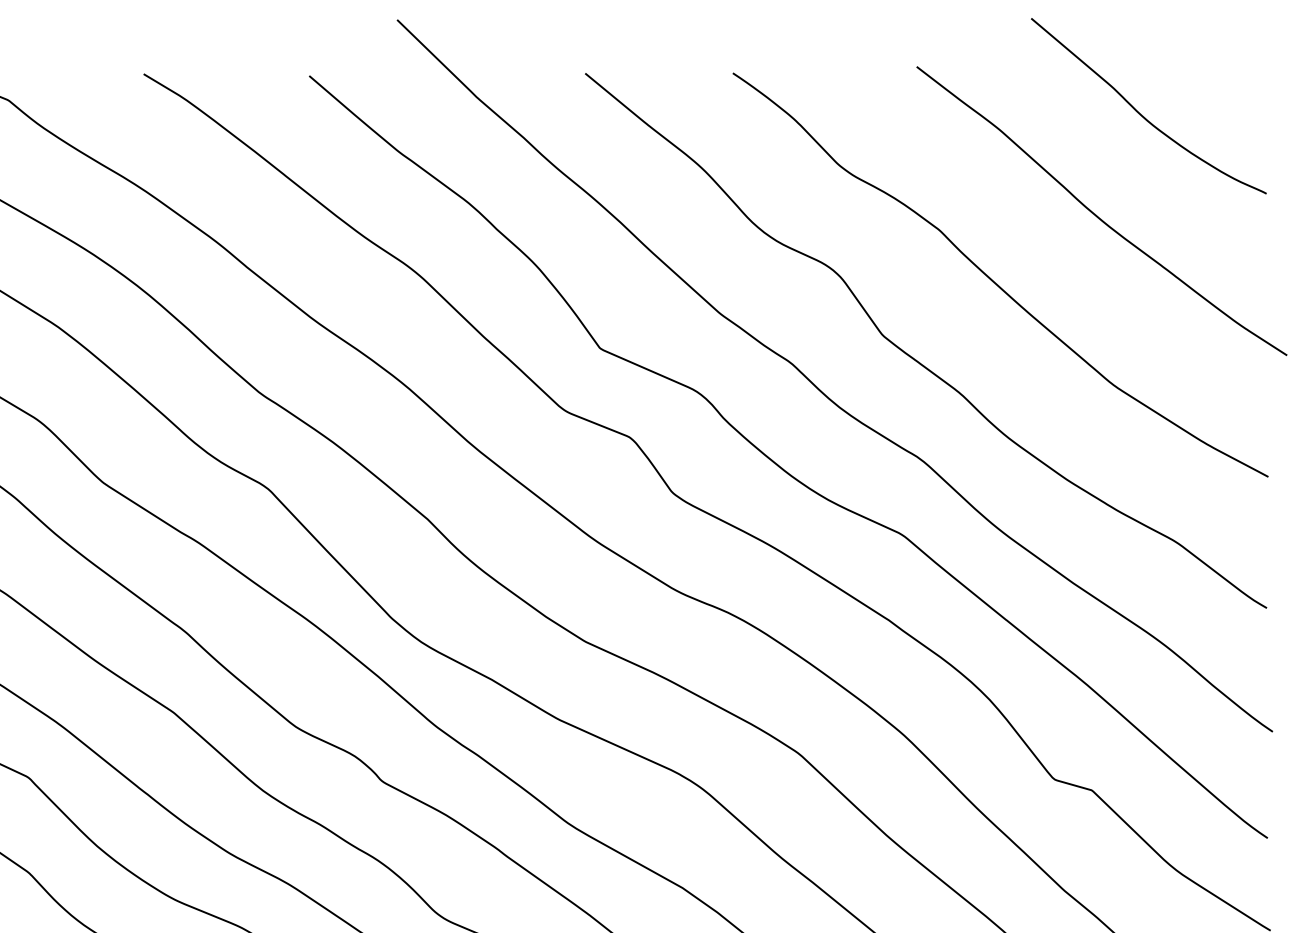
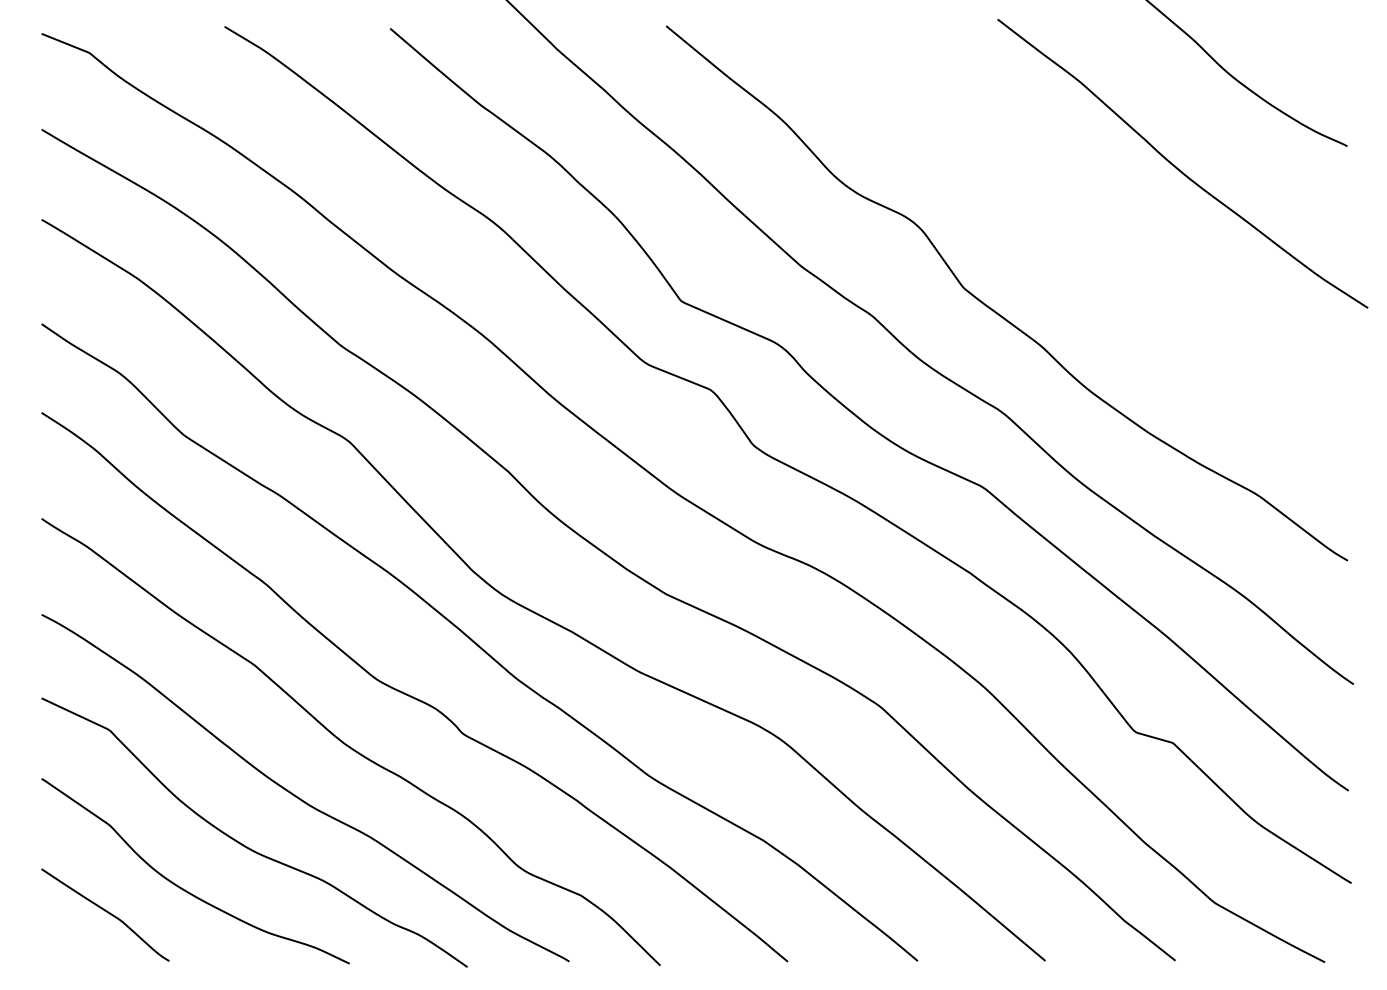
curve: (994, 280) -> (1075, 233), removed

